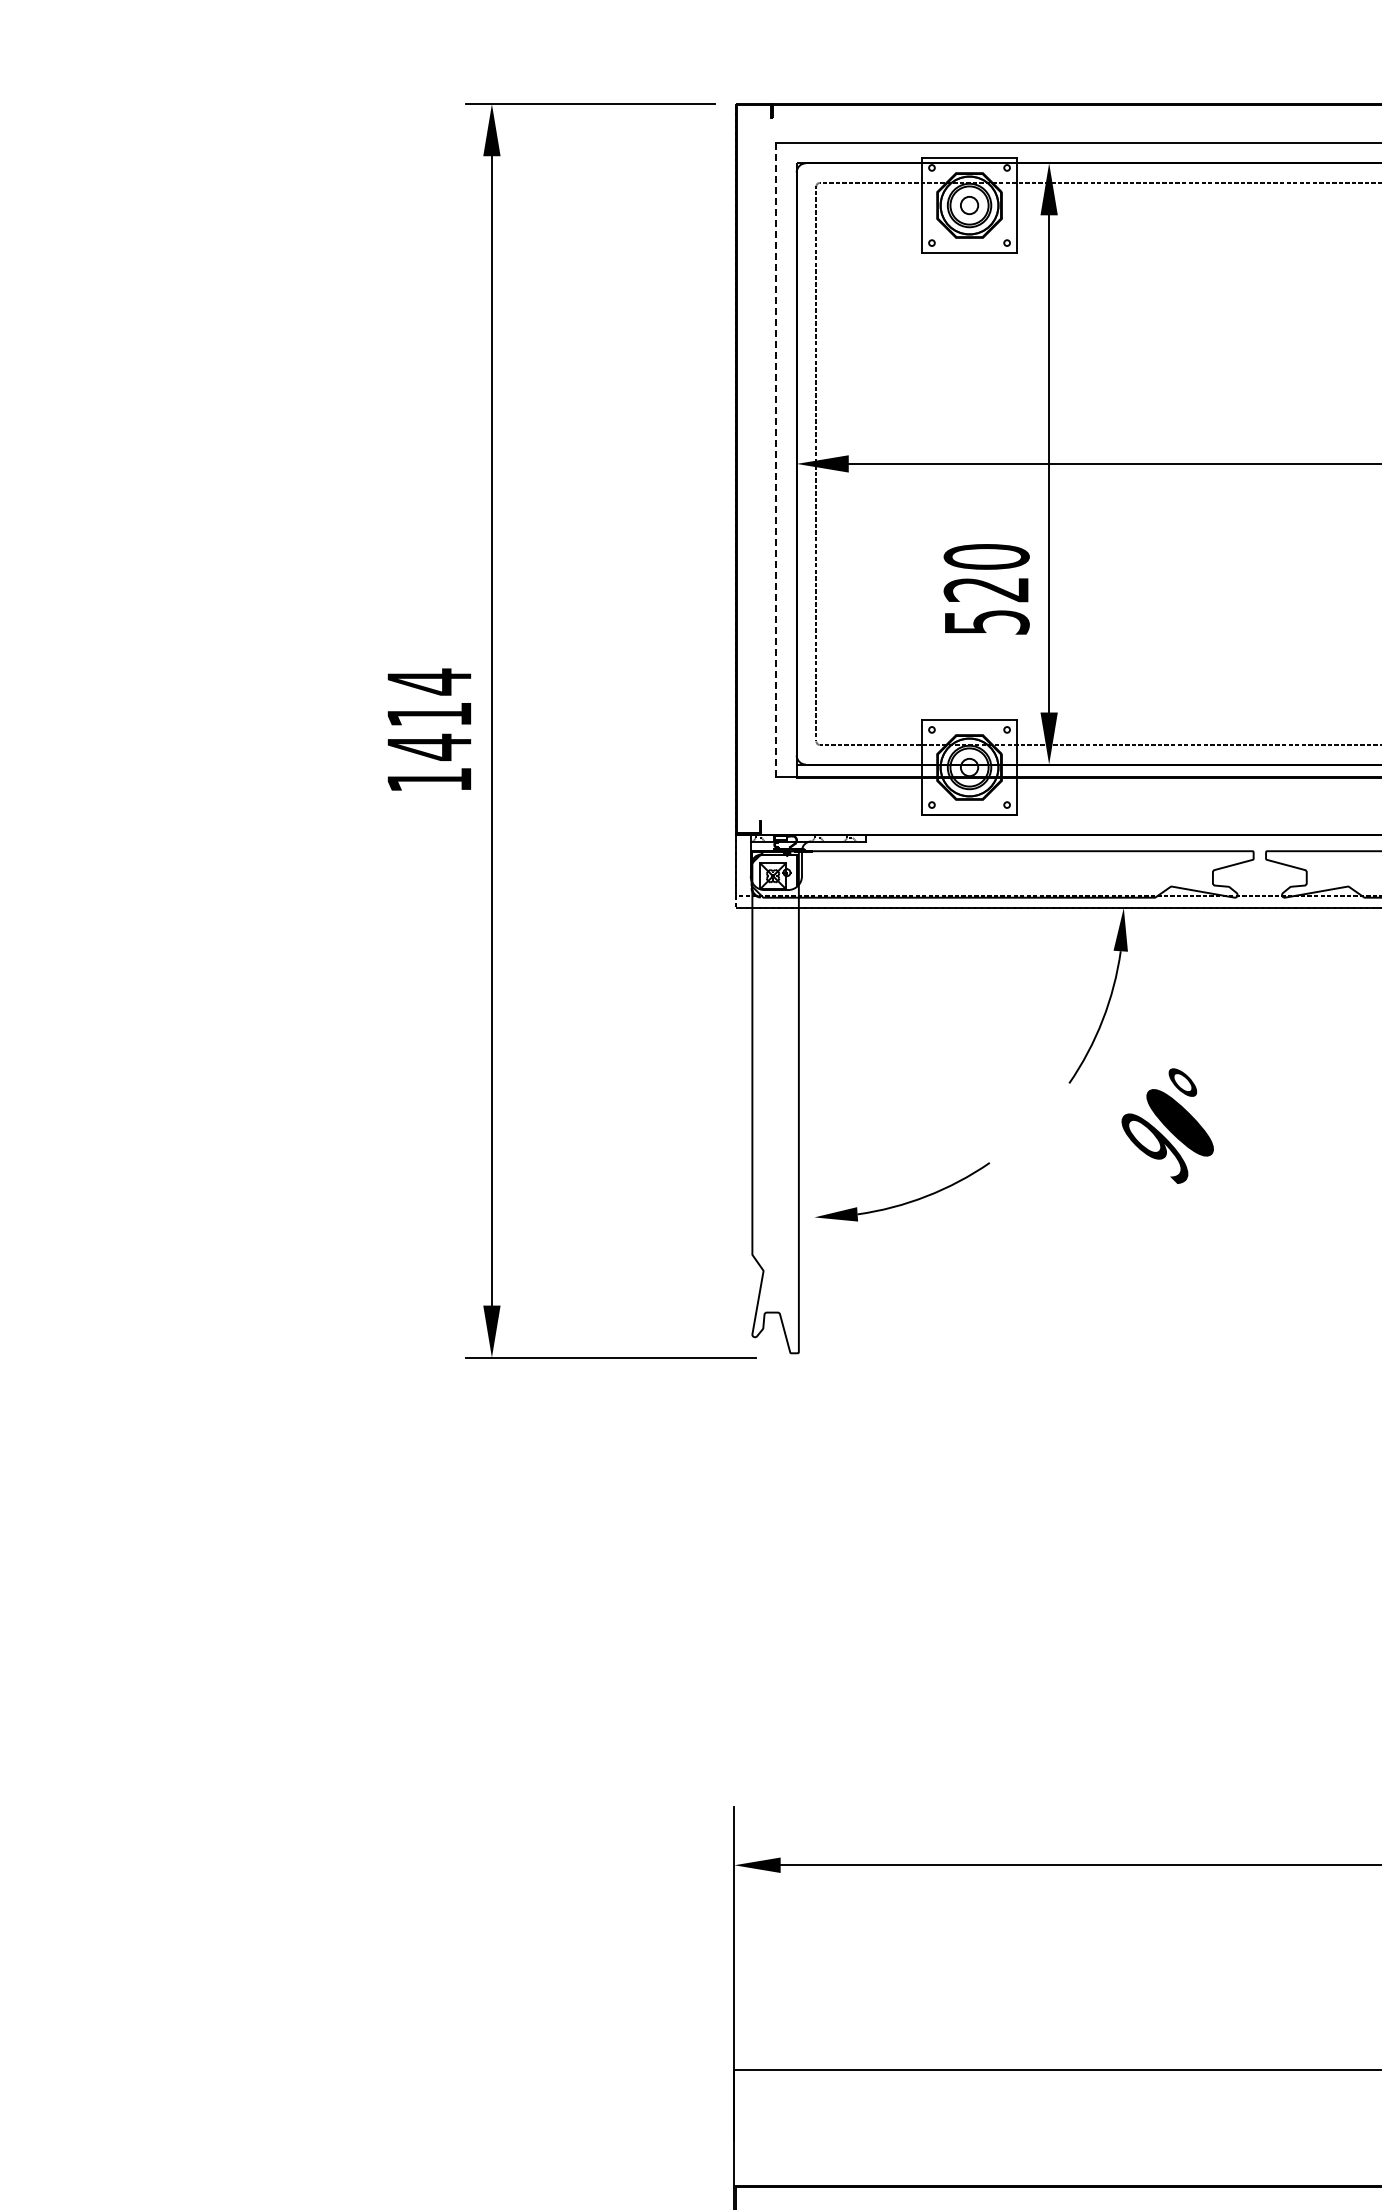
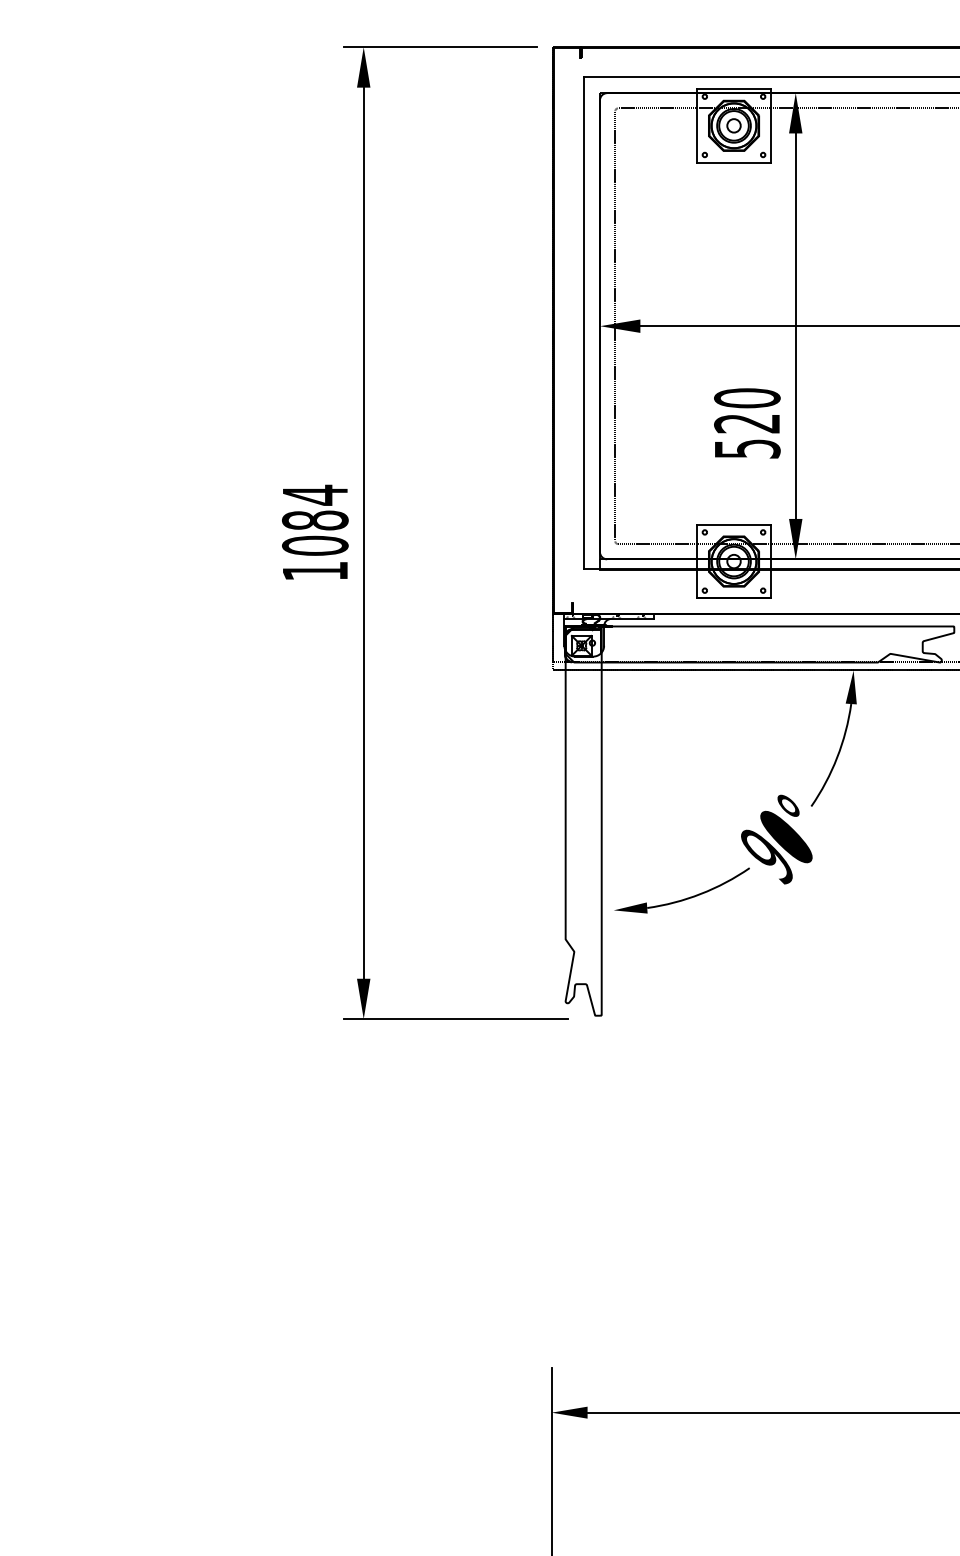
line: (775, 459) -> (583, 322), dashed -> solid
text: (429, 730) -> (315, 532), 1414 -> 1084
text: (1167, 1125) -> (776, 839), moved

